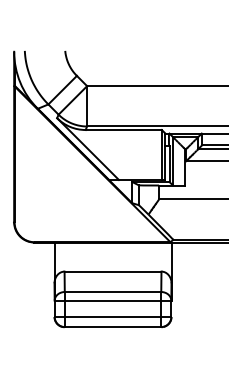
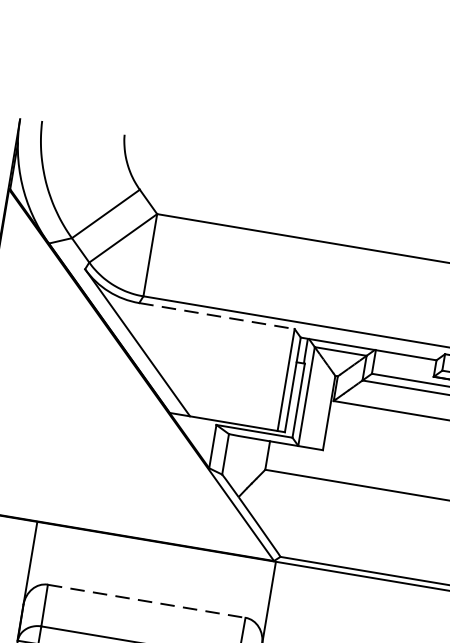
line: (124, 130) -> (218, 317), solid -> dashed
line: (113, 271) -> (147, 601), solid -> dashed

